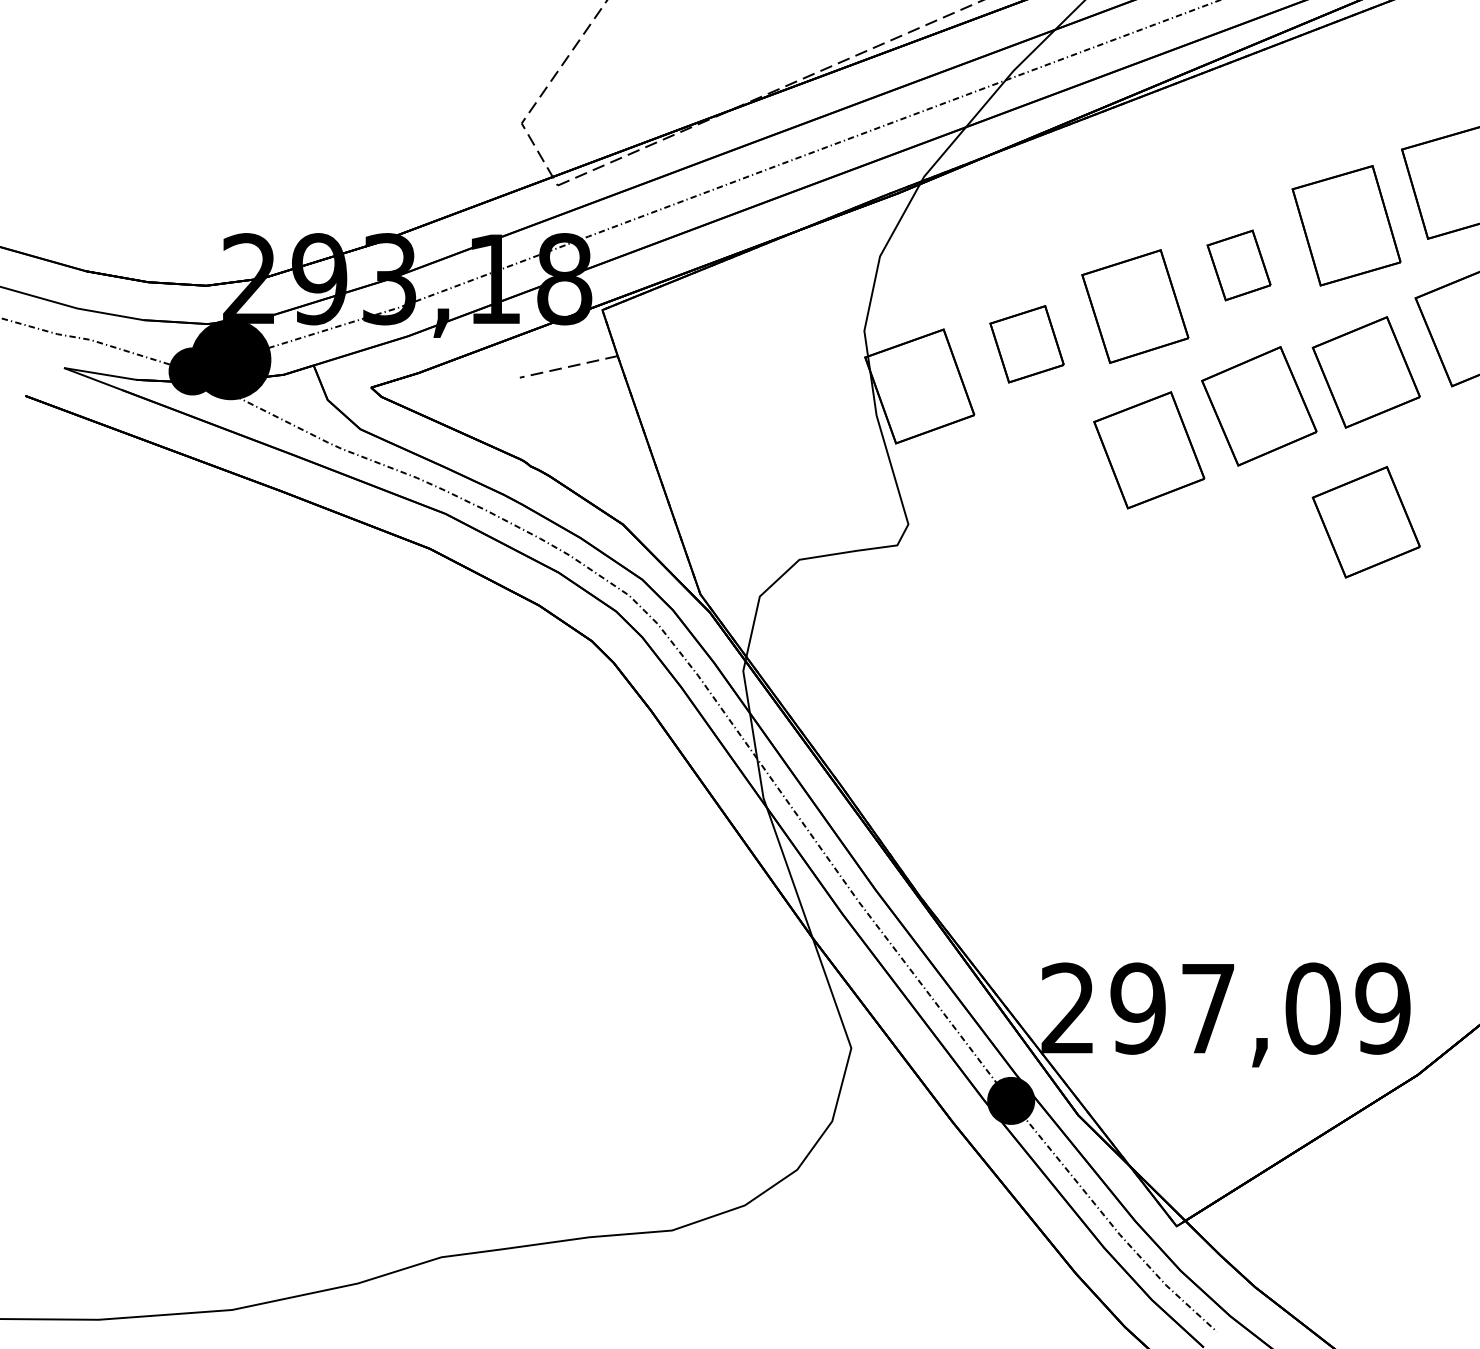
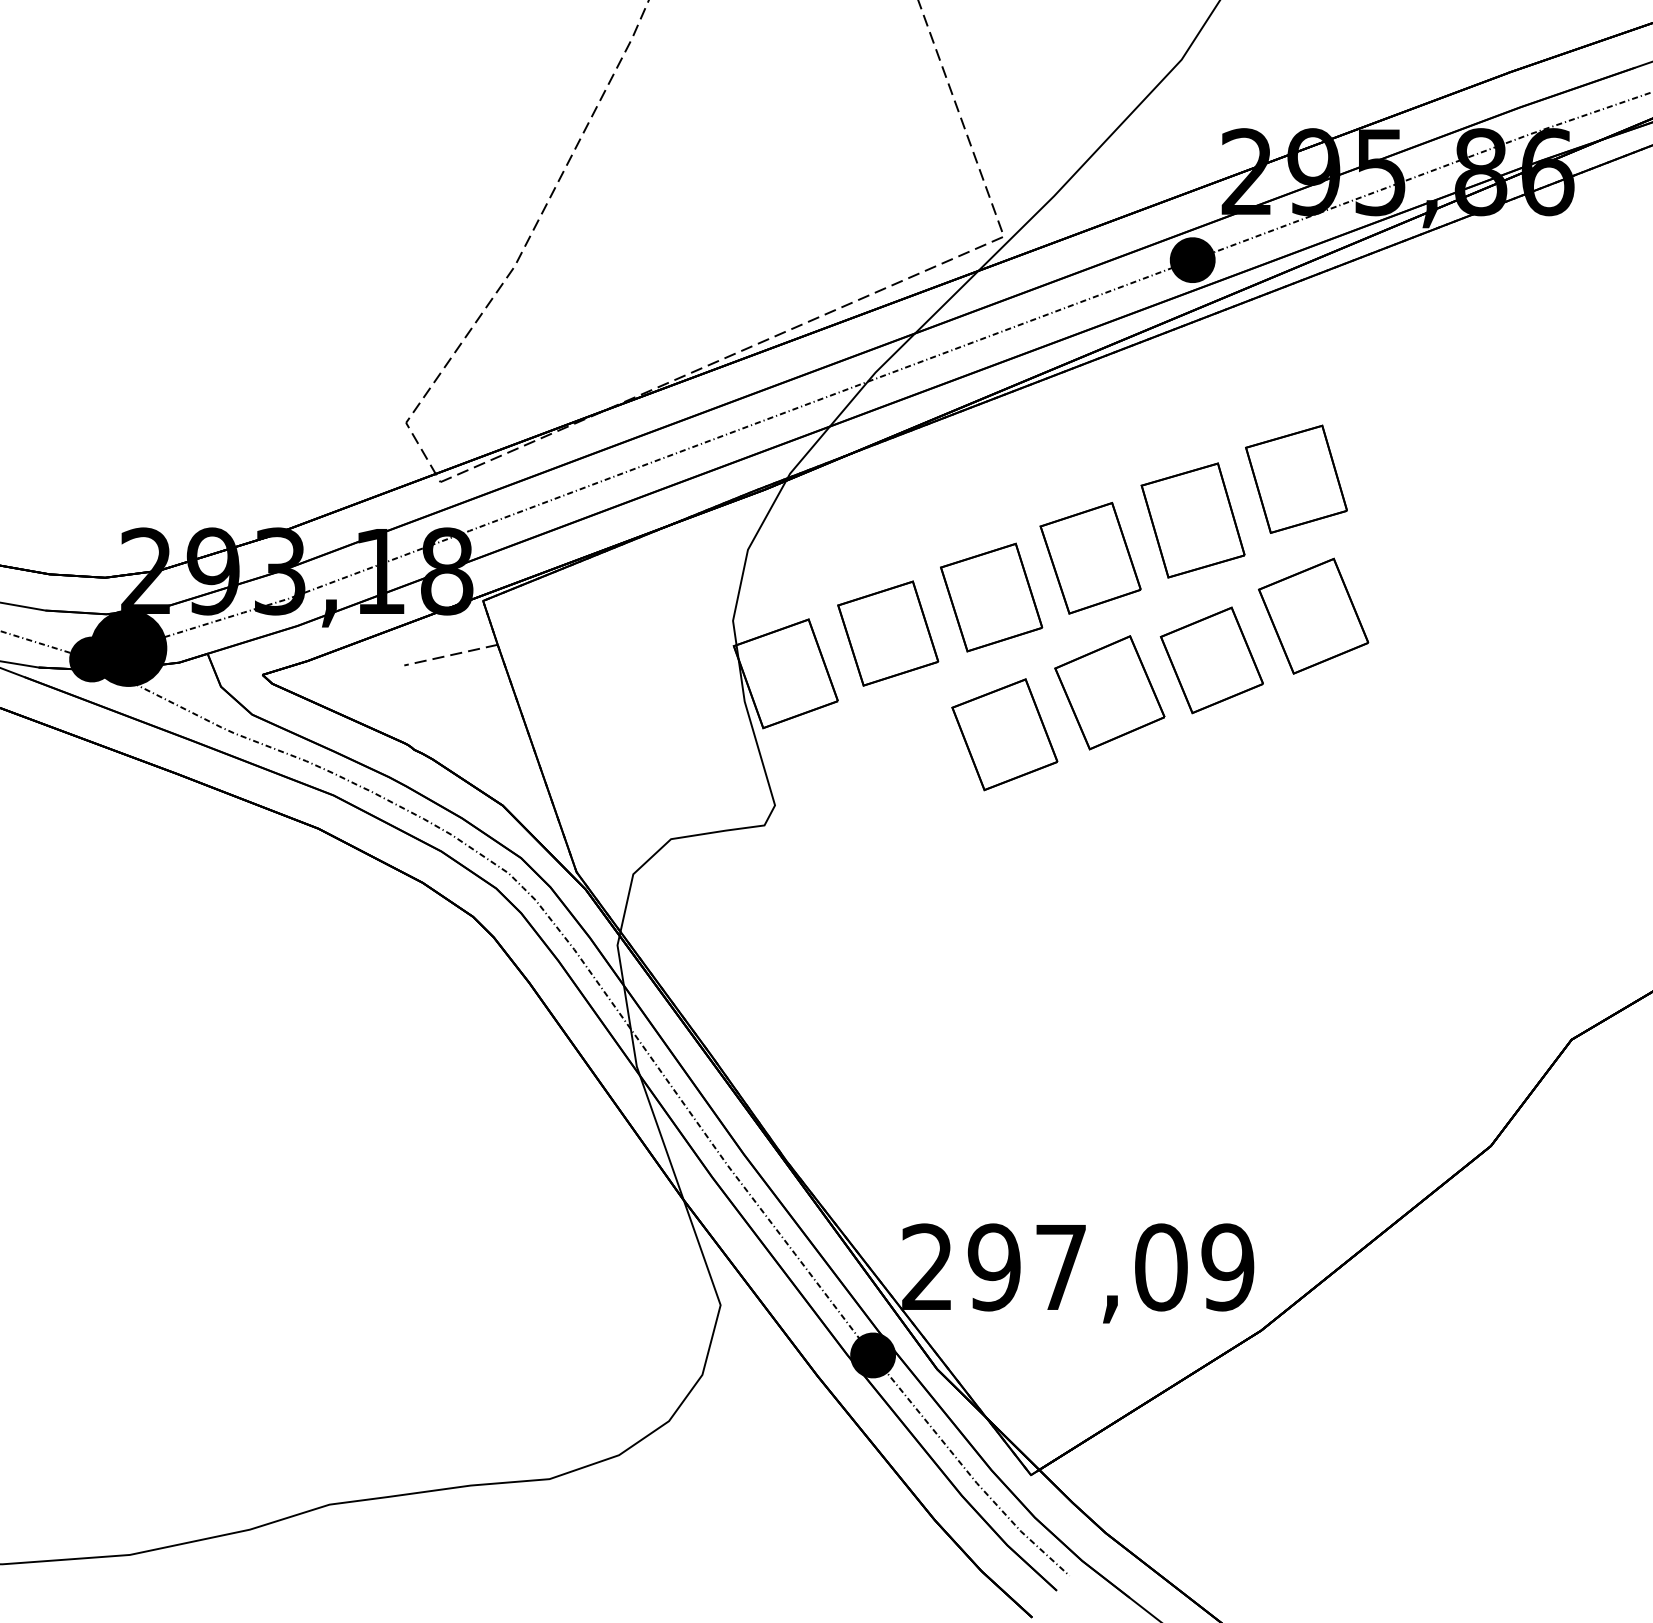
part: (1239, 265) -> (1090, 558), size x1.67
part: (1027, 344) -> (888, 633), size x1.43
part: (1365, 522) -> (1211, 803), removed

